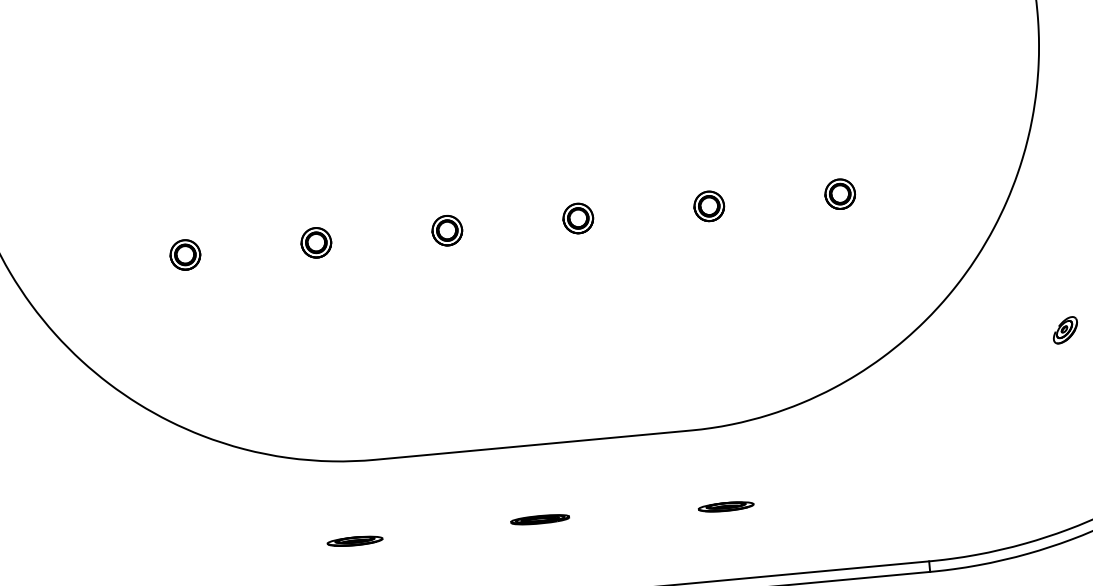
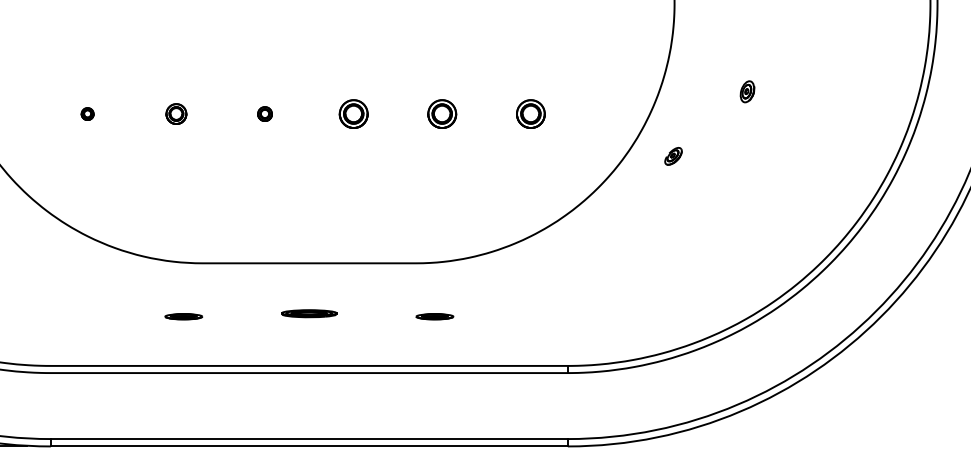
part: (839, 193) -> (530, 113), size x1.4
part: (709, 205) -> (442, 113), size x1.4
part: (577, 217) -> (353, 113), size x1.4
part: (446, 229) -> (264, 113), size x0.7
part: (184, 254) -> (87, 113), size x0.6
part: (1065, 330) -> (673, 156), moved
part: (540, 519) -> (309, 313), size x1.4

